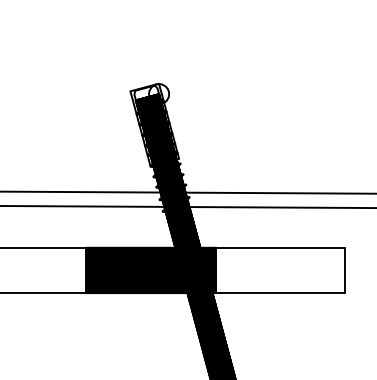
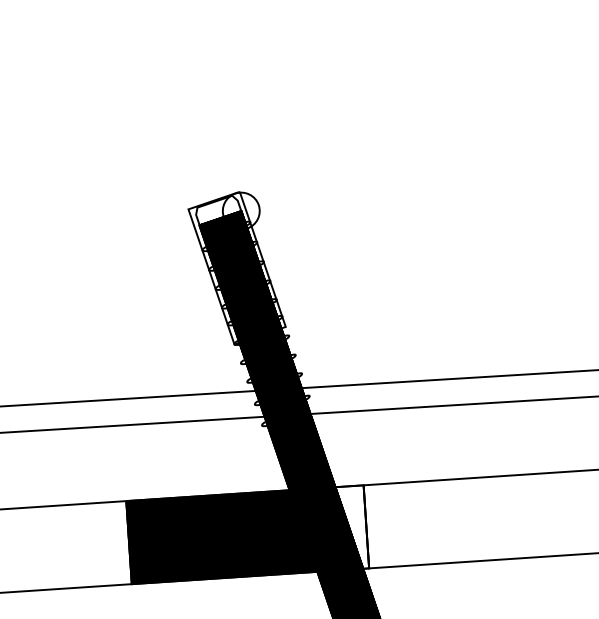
fill: (207, 270) -> (351, 527), removed

